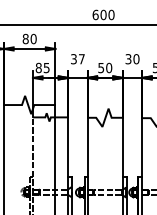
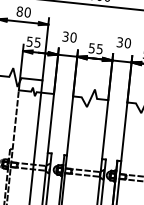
text: (81, 59) -> (73, 37), 37 -> 30
text: (38, 67) -> (29, 41), 85 -> 55
text: (109, 67) -> (100, 48), 50 -> 55

